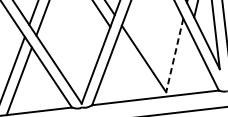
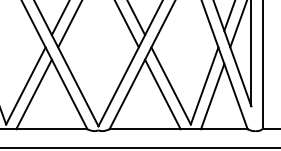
line: (174, 55) -> (204, 85), dashed -> solid
line: (183, 64) -> (212, 96), added
line: (137, 67) -> (162, 94), added

